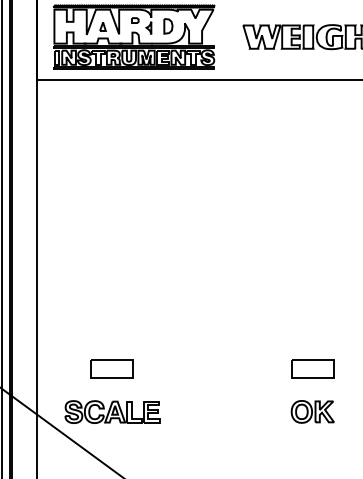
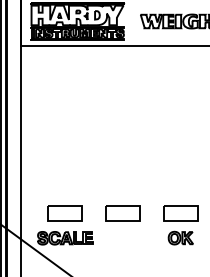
part: (111, 369) -> (64, 213), size x1.43
part: (211, 369) -> (122, 213), added
part: (312, 369) -> (180, 213), size x1.43

